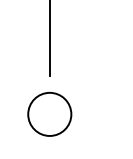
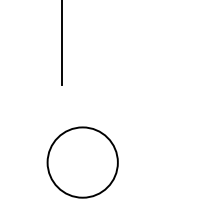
circle: (49, 114) -> (82, 162), moved

